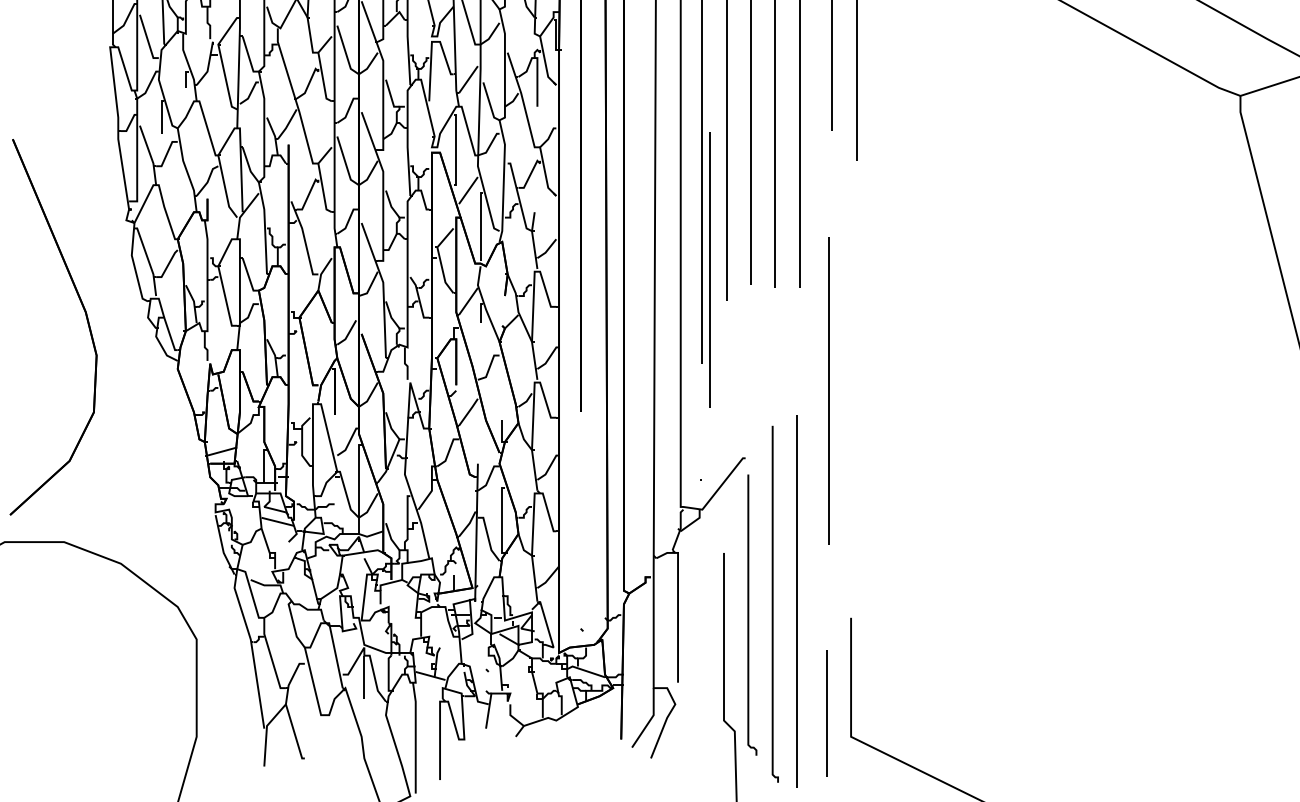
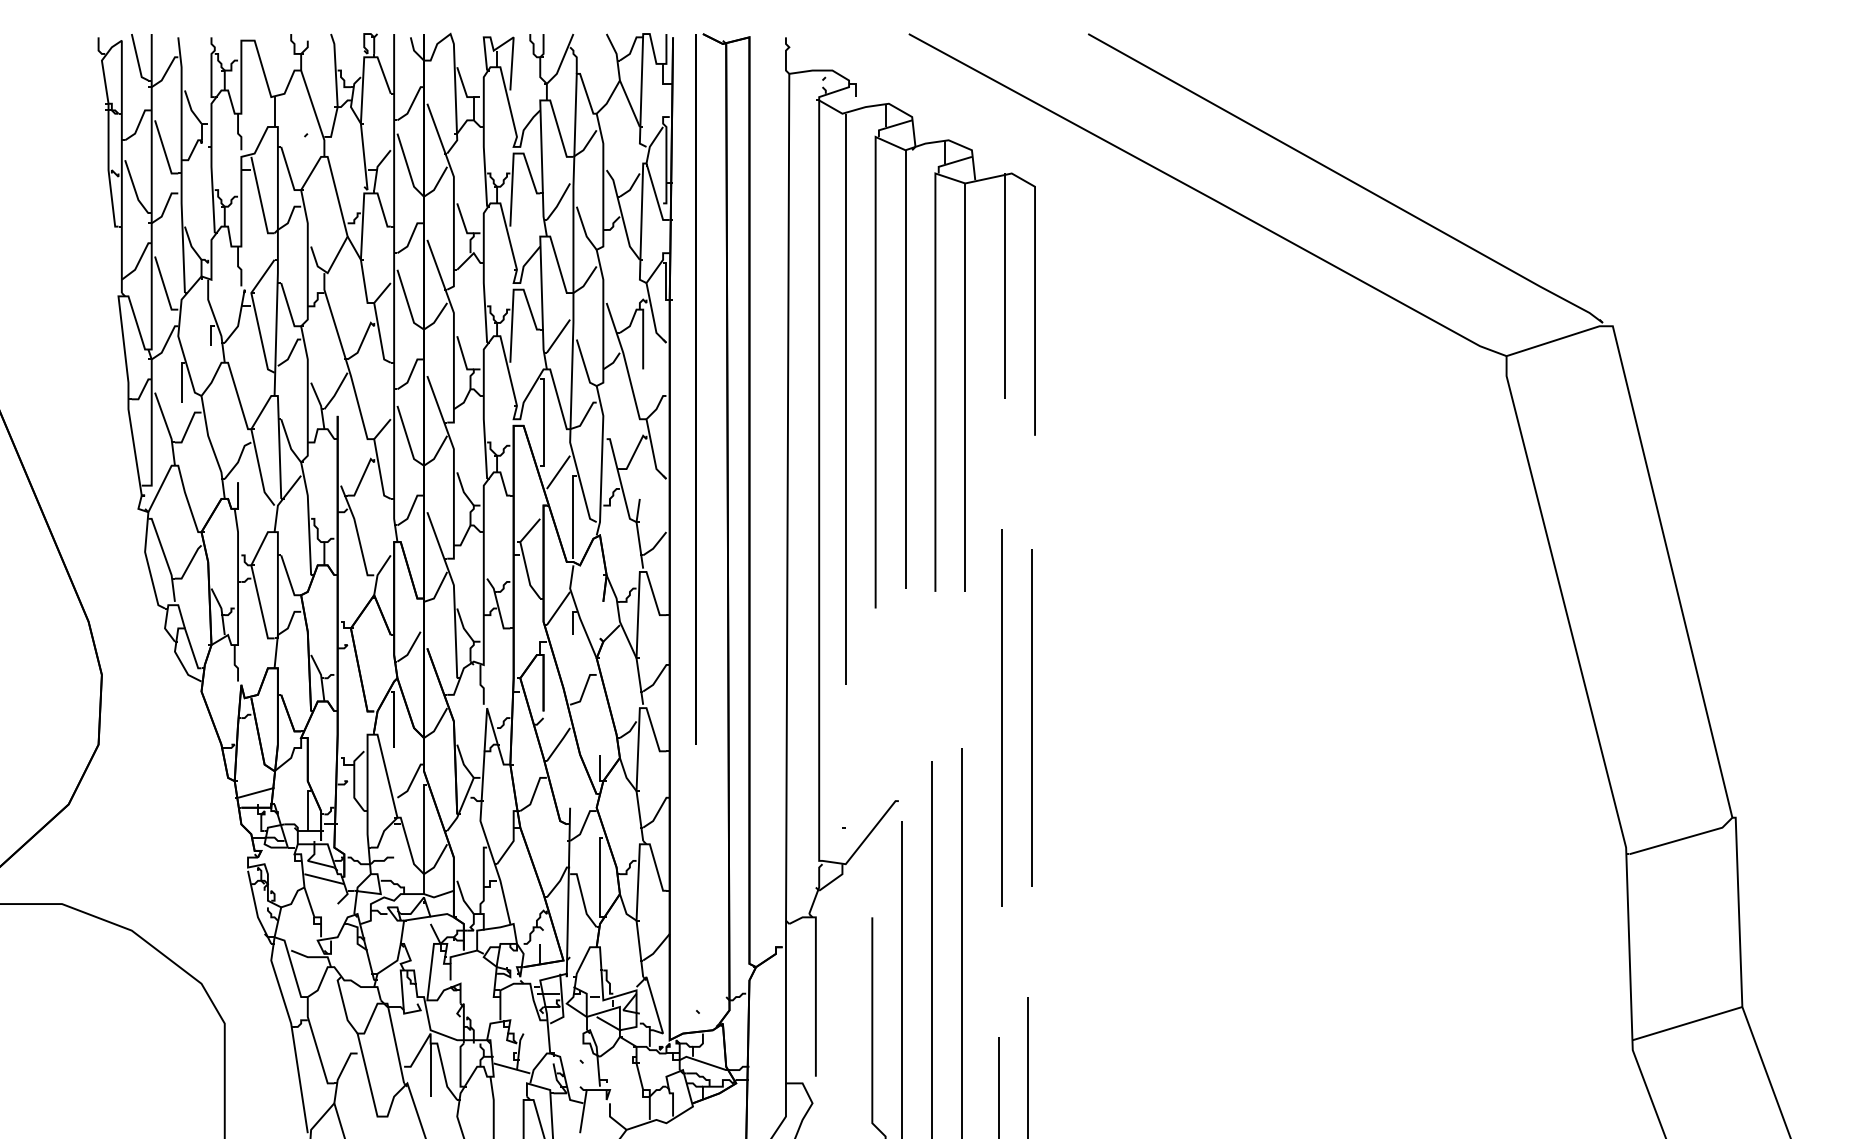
line: (709, 269) -> (1031, 717), moved

